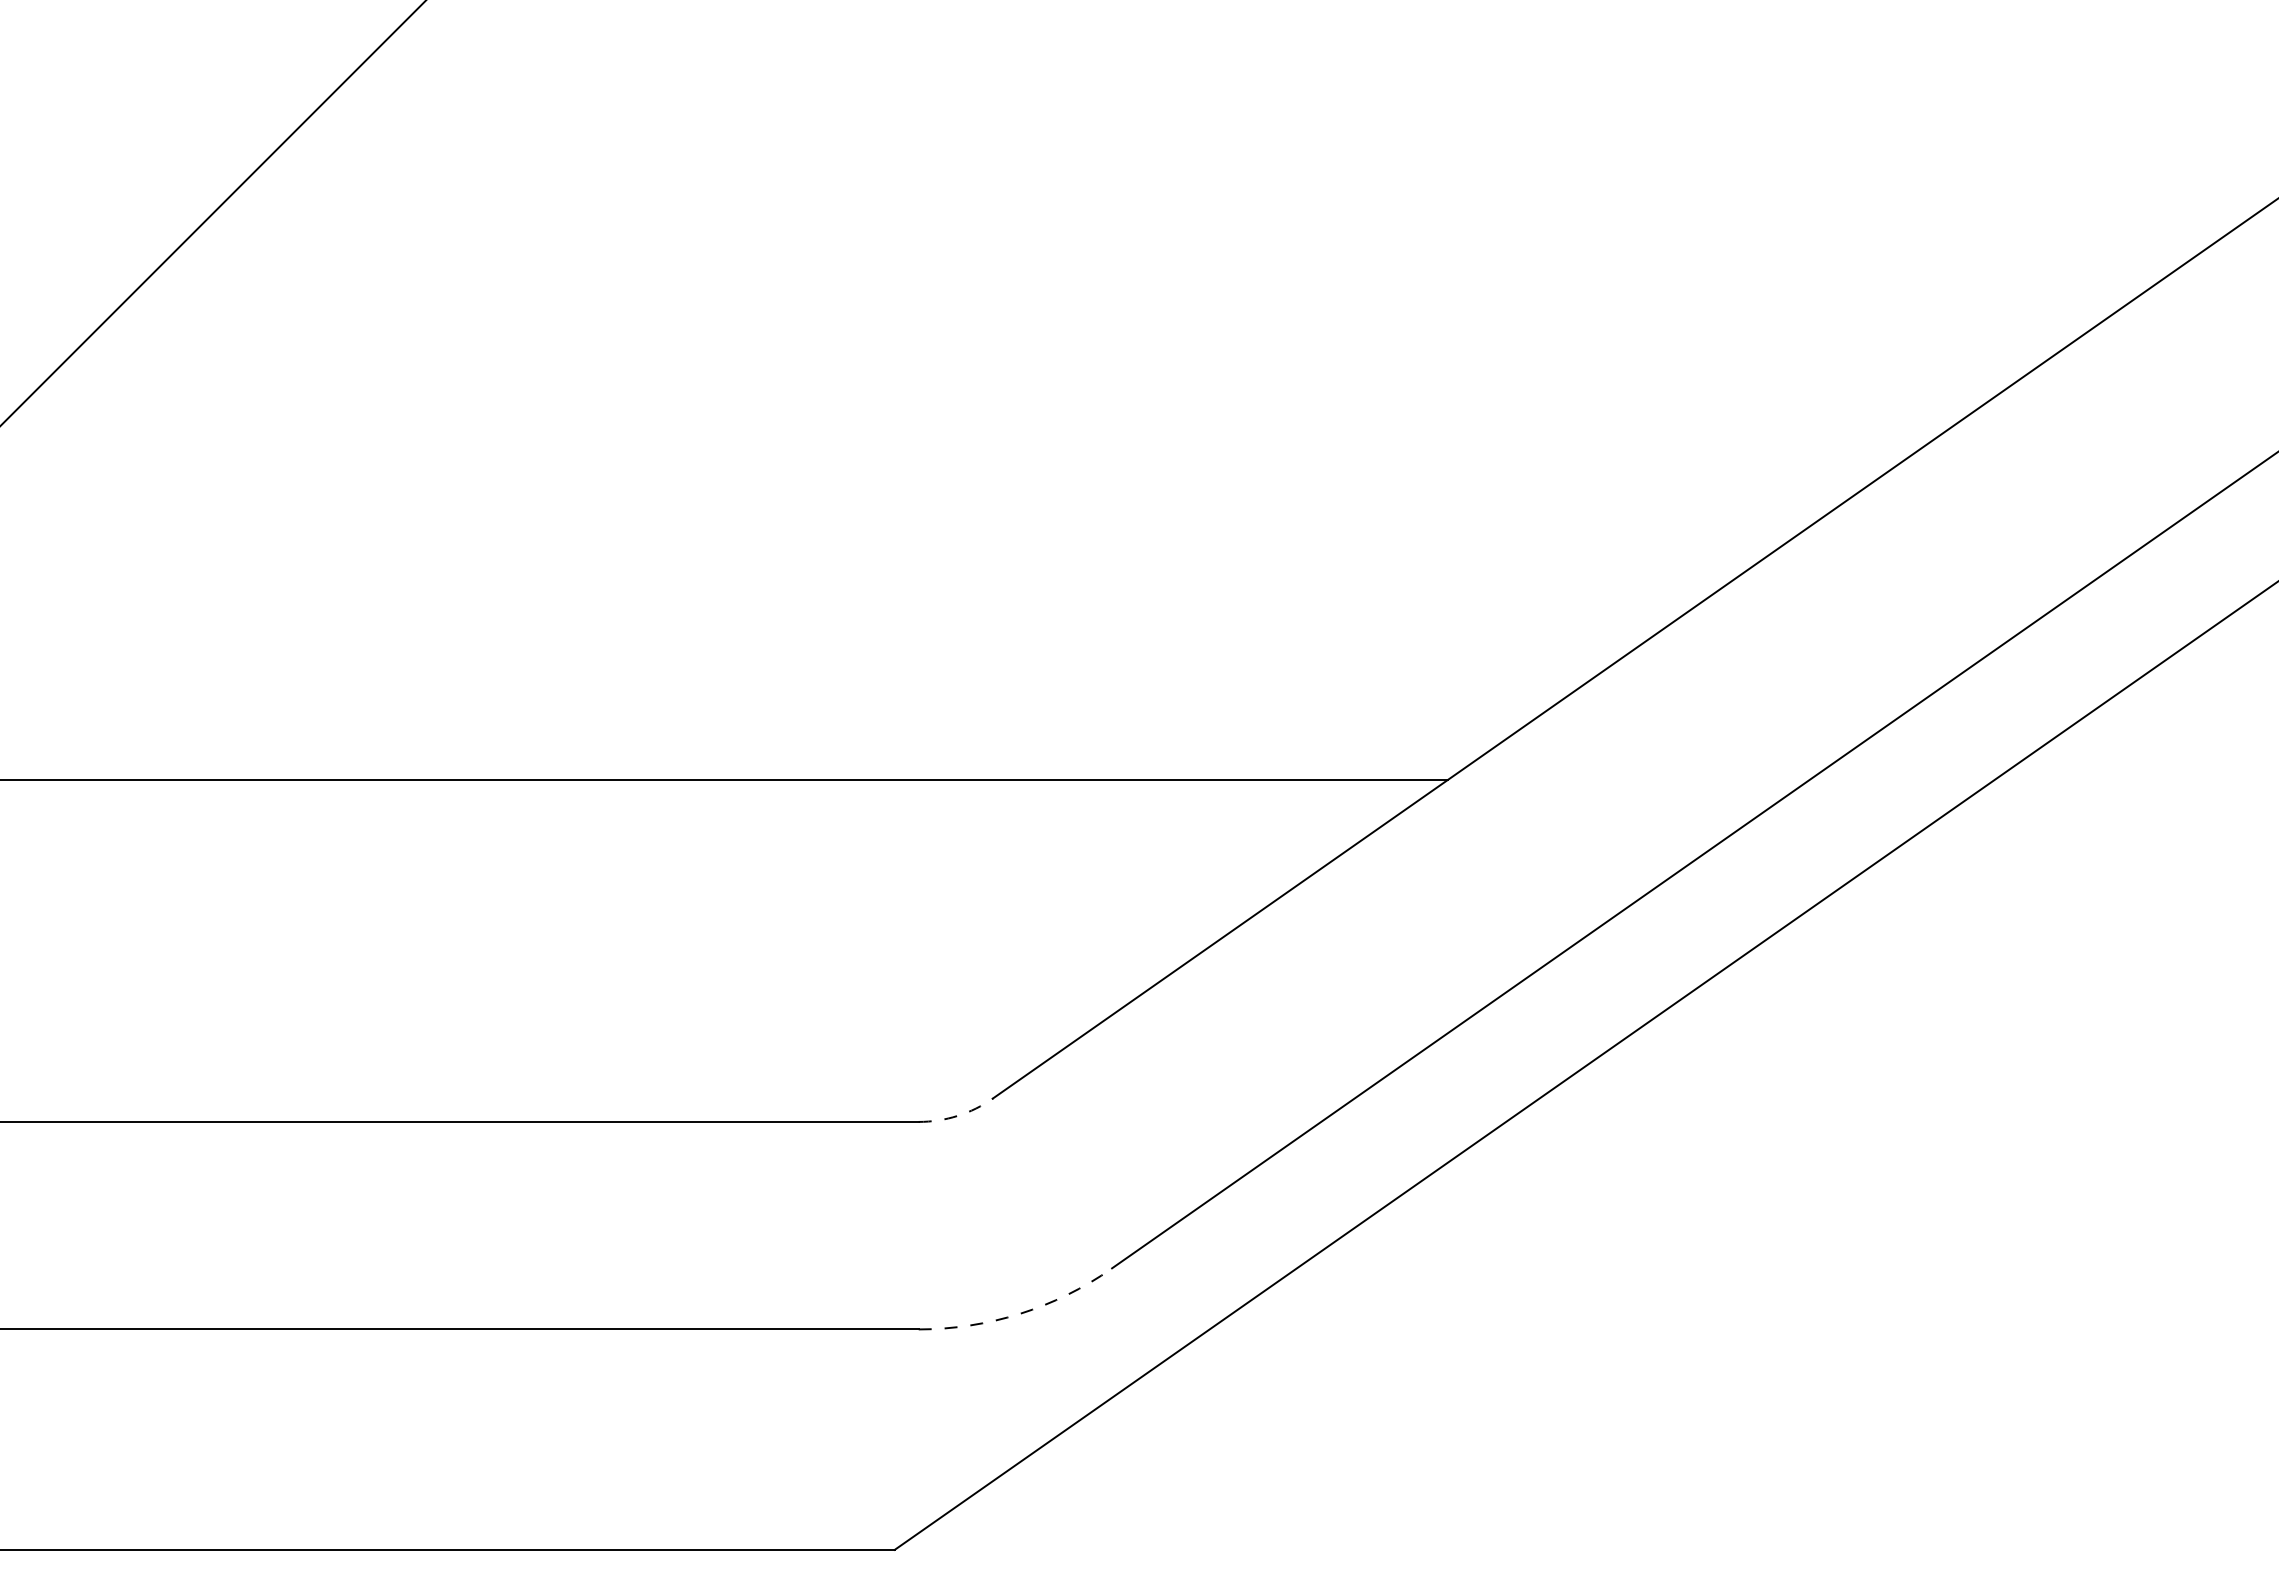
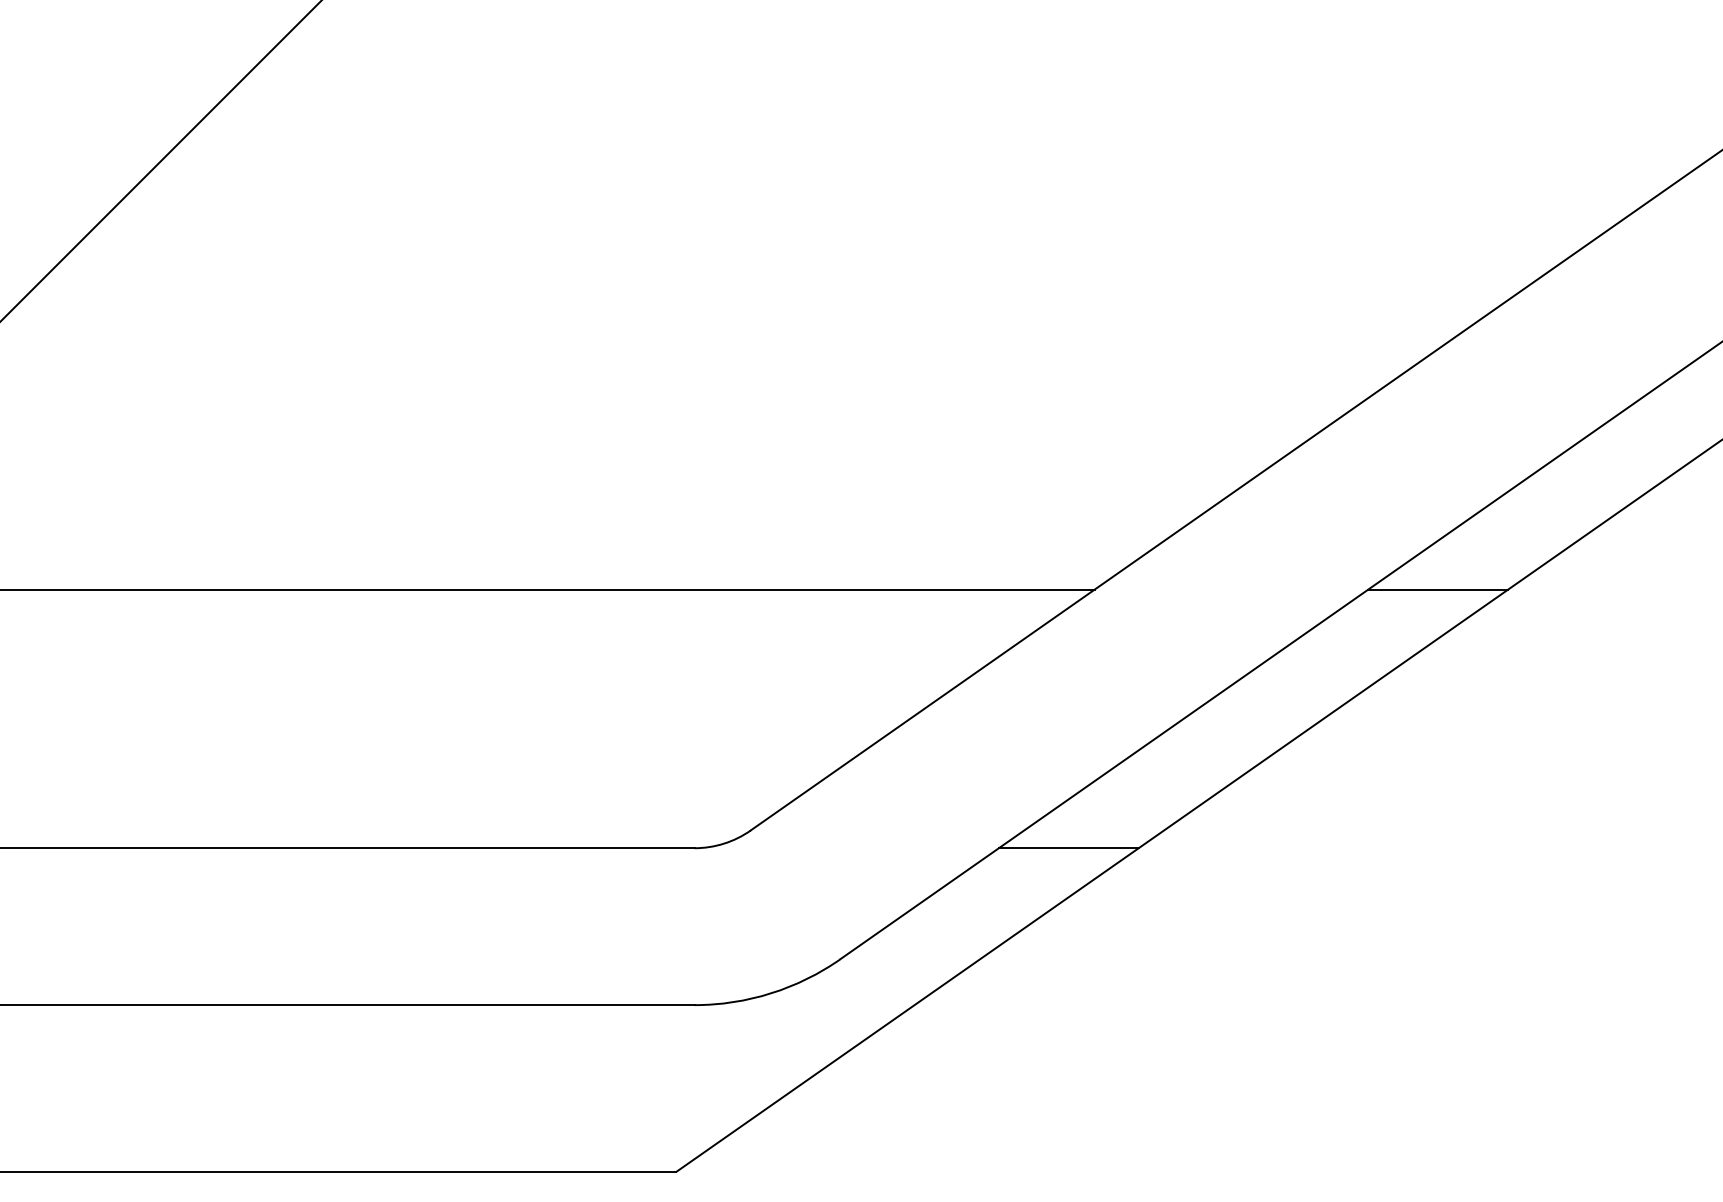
line: (1901, 780) -> (1437, 590), added
arc: (957, 1115) -> (723, 843), dashed -> solid
line: (1413, 1121) -> (1068, 847), added
arc: (1020, 1313) -> (771, 993), dashed -> solid

